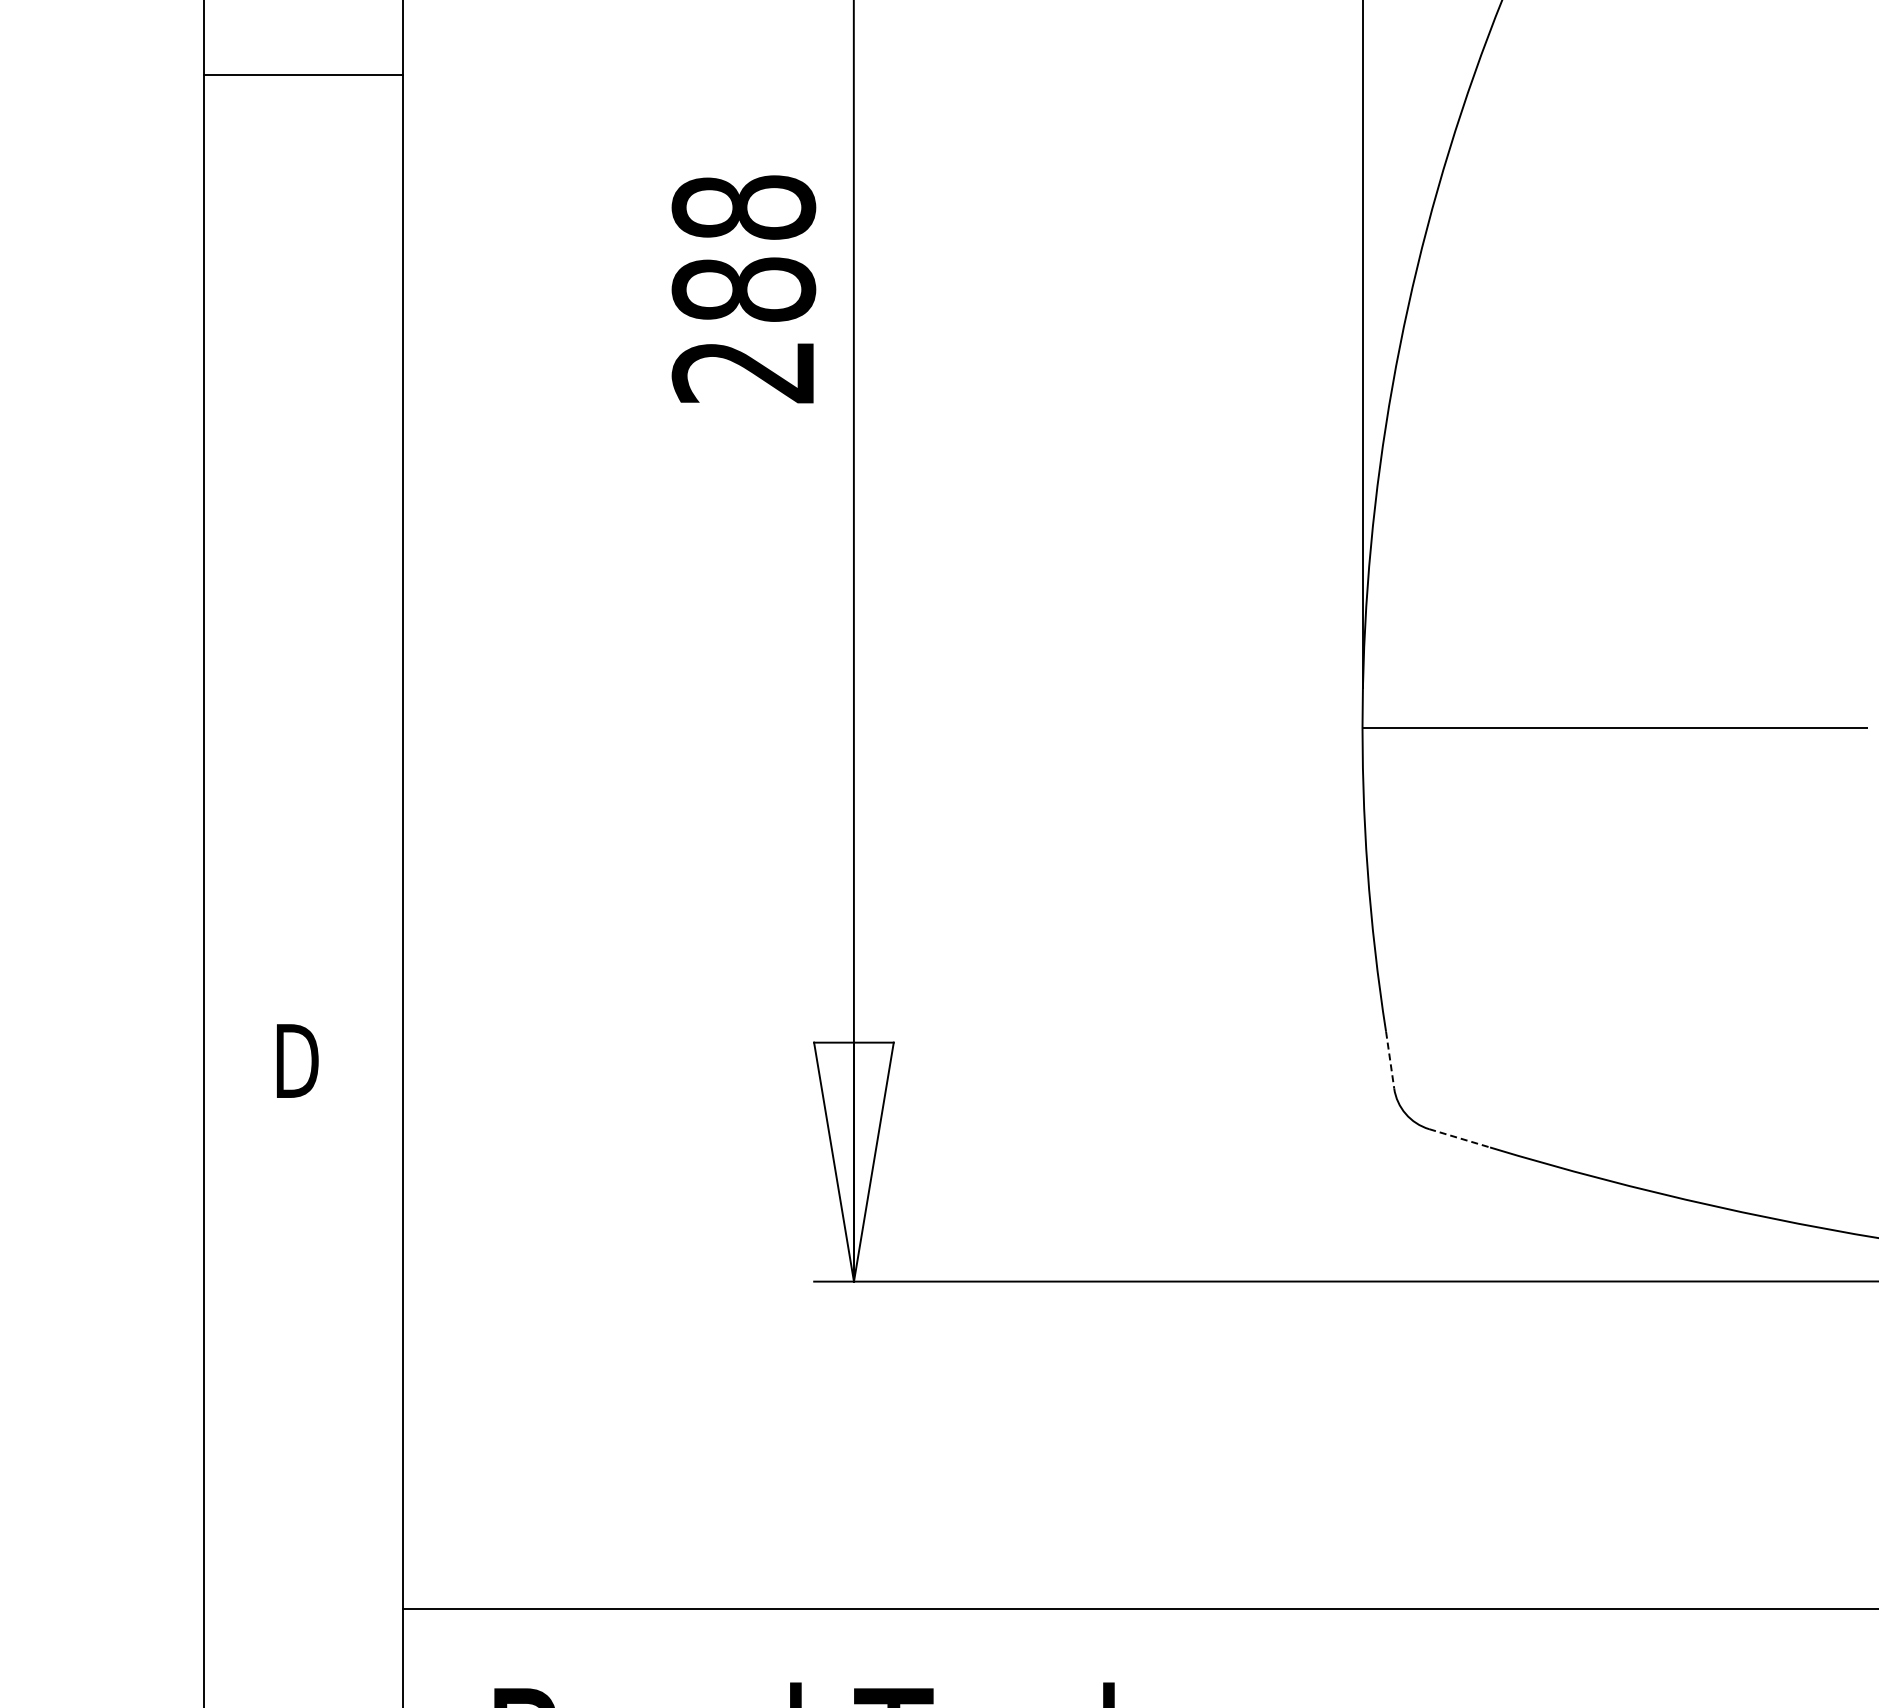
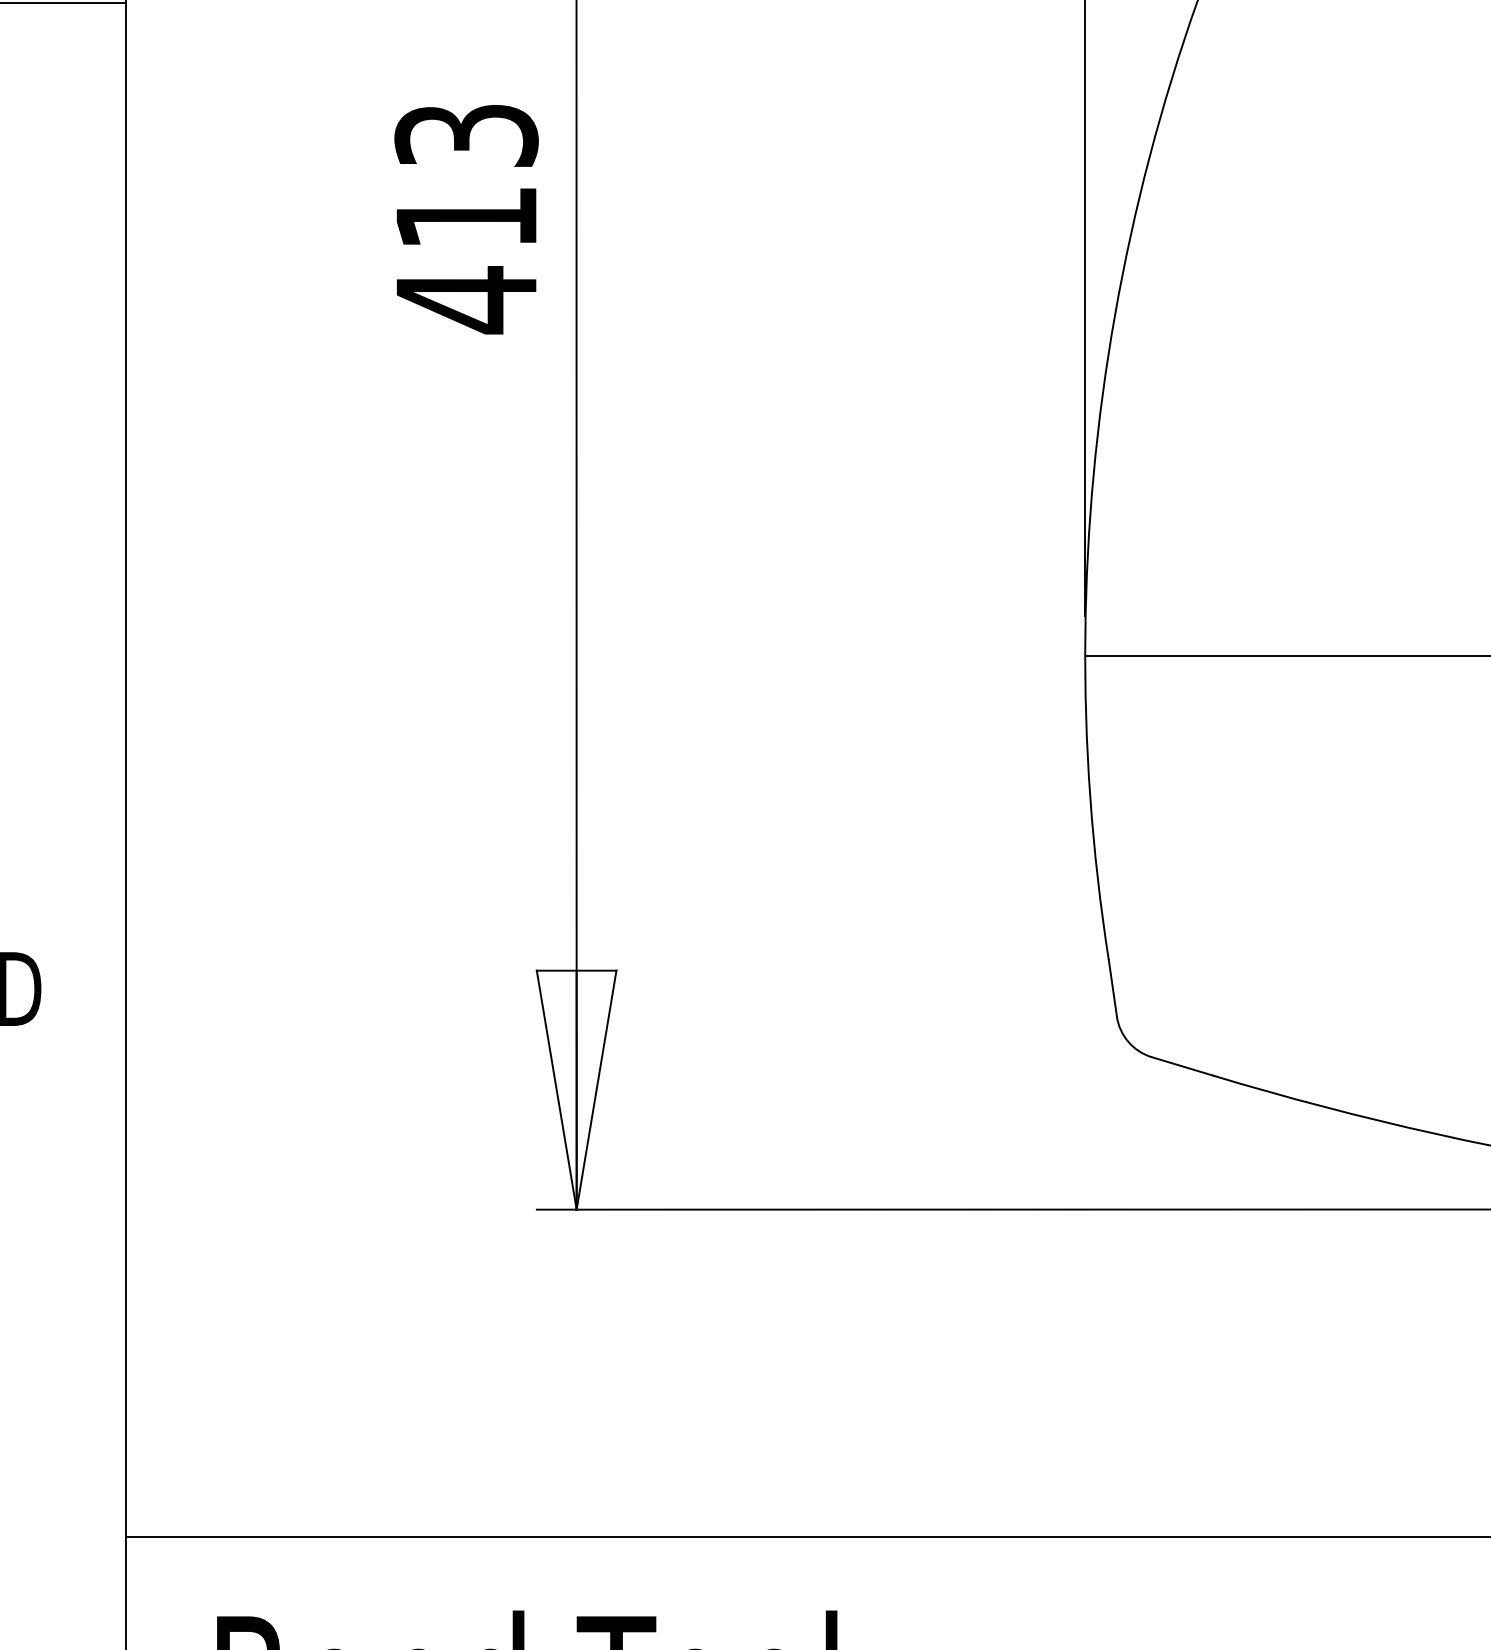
text: (743, 290) -> (466, 218), 288 -> 413
line: (1390, 1060) -> (1113, 988), dashed -> solid
line: (1459, 1138) -> (1182, 1066), dashed -> solid

